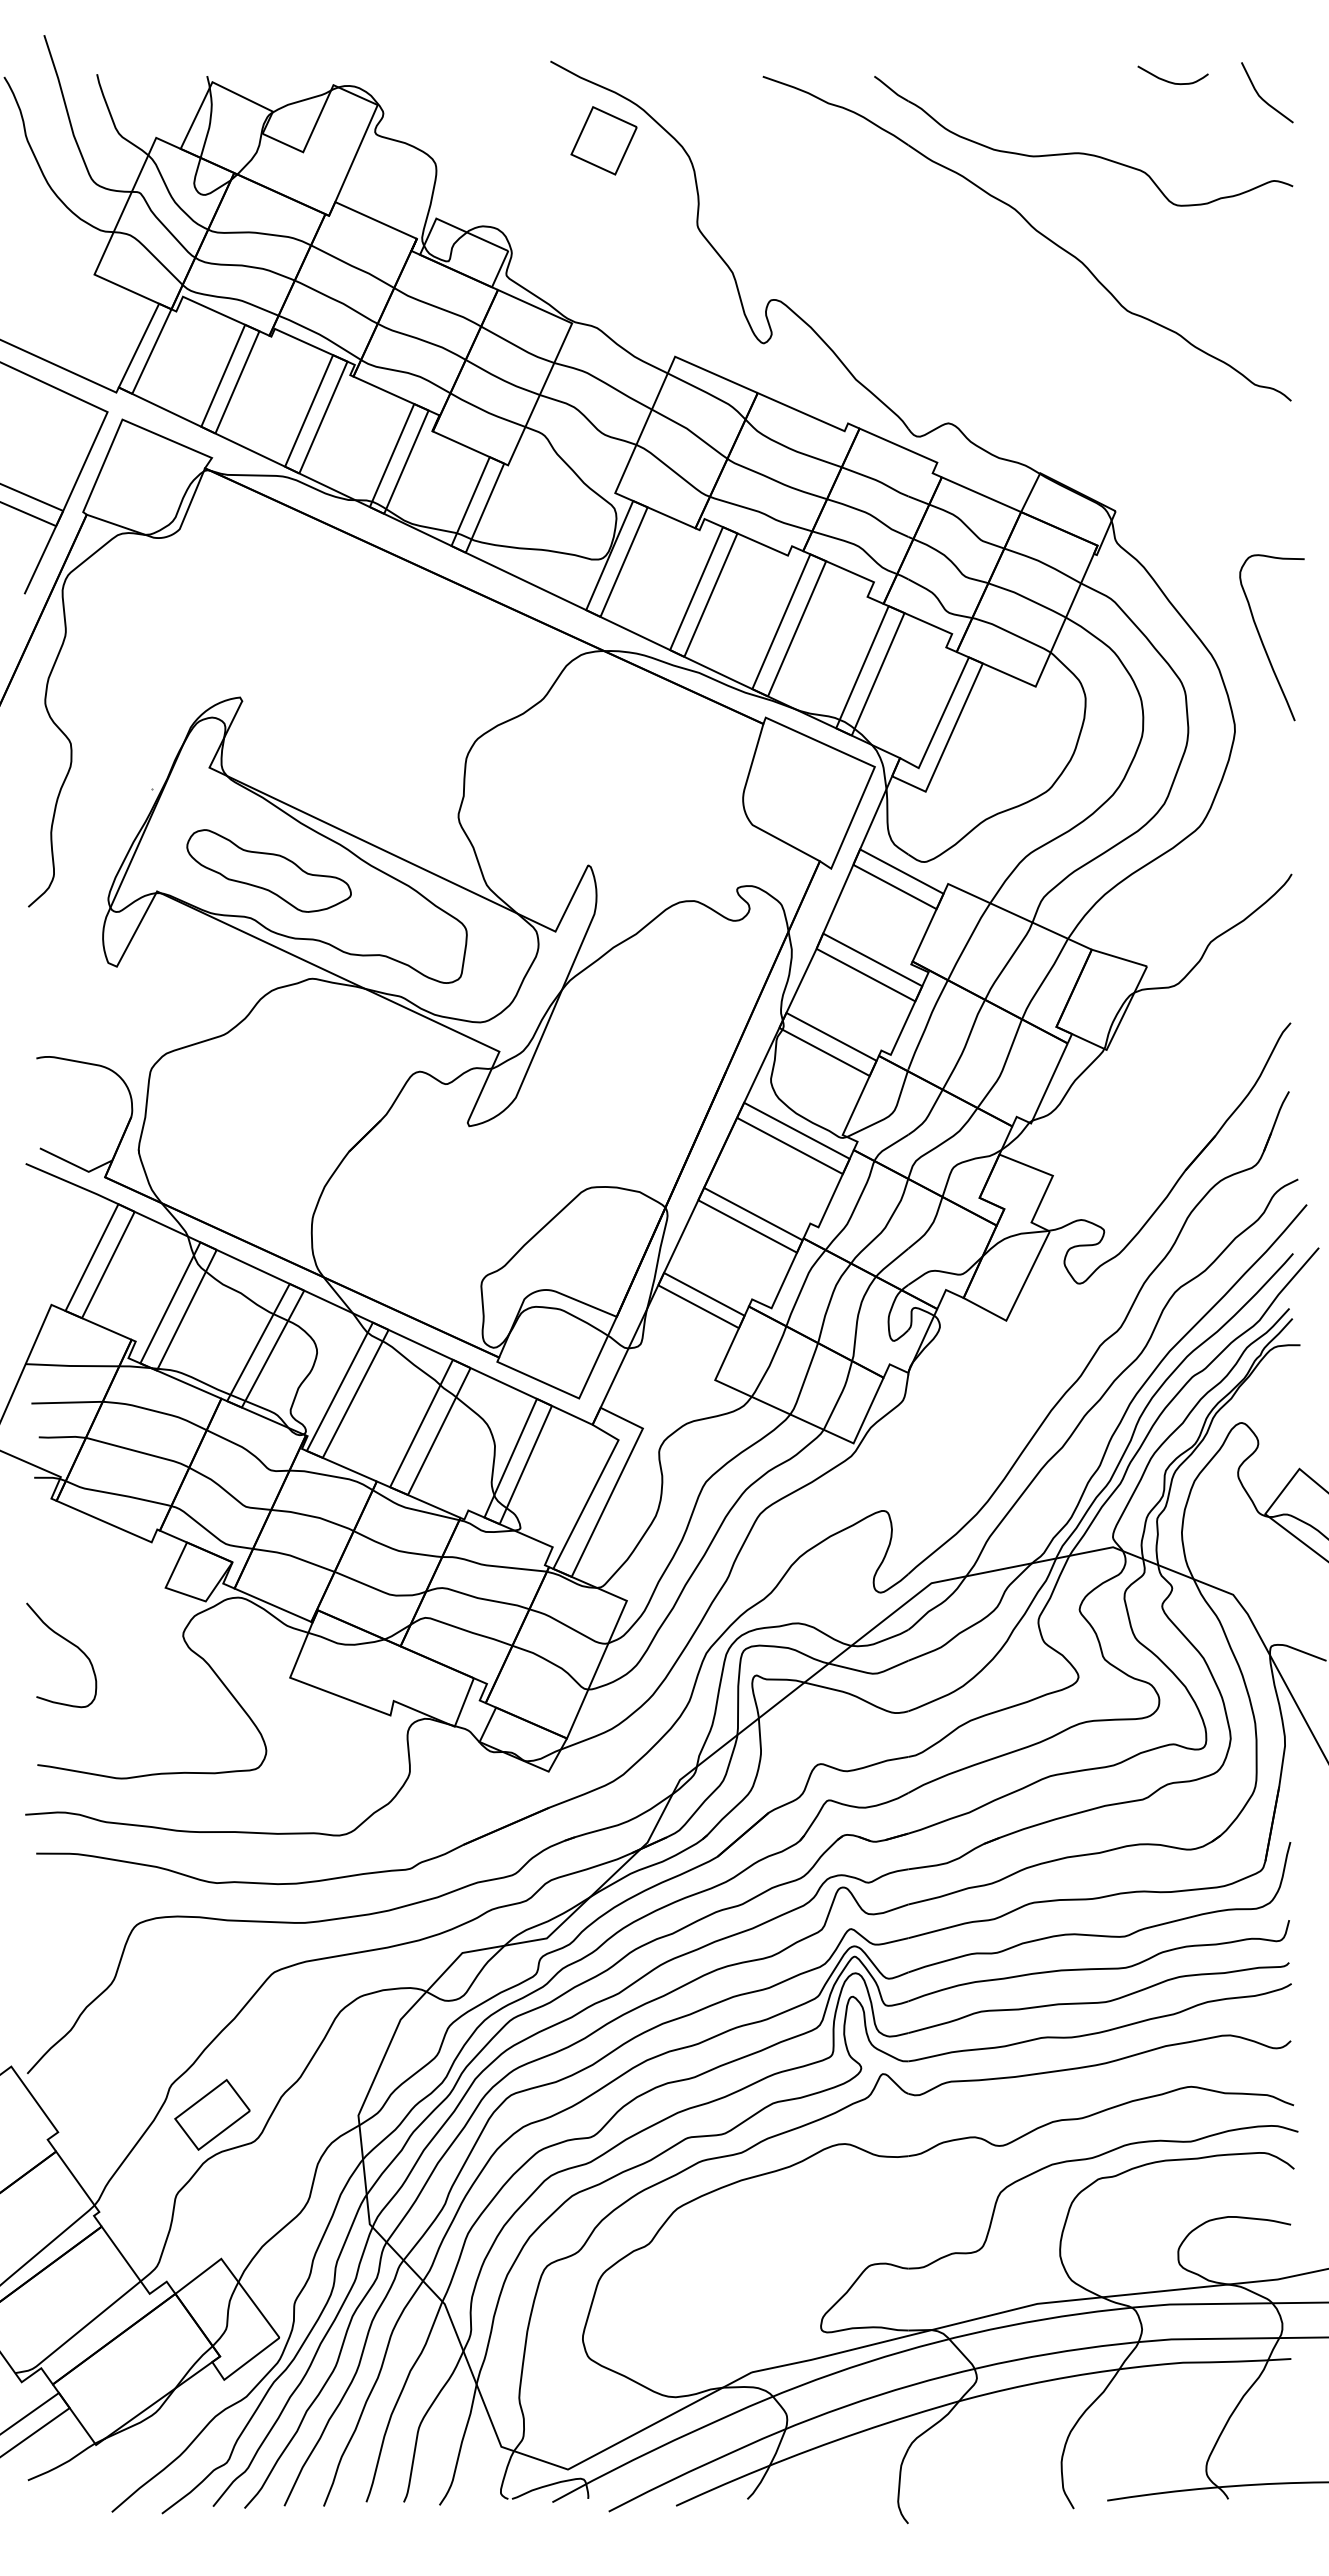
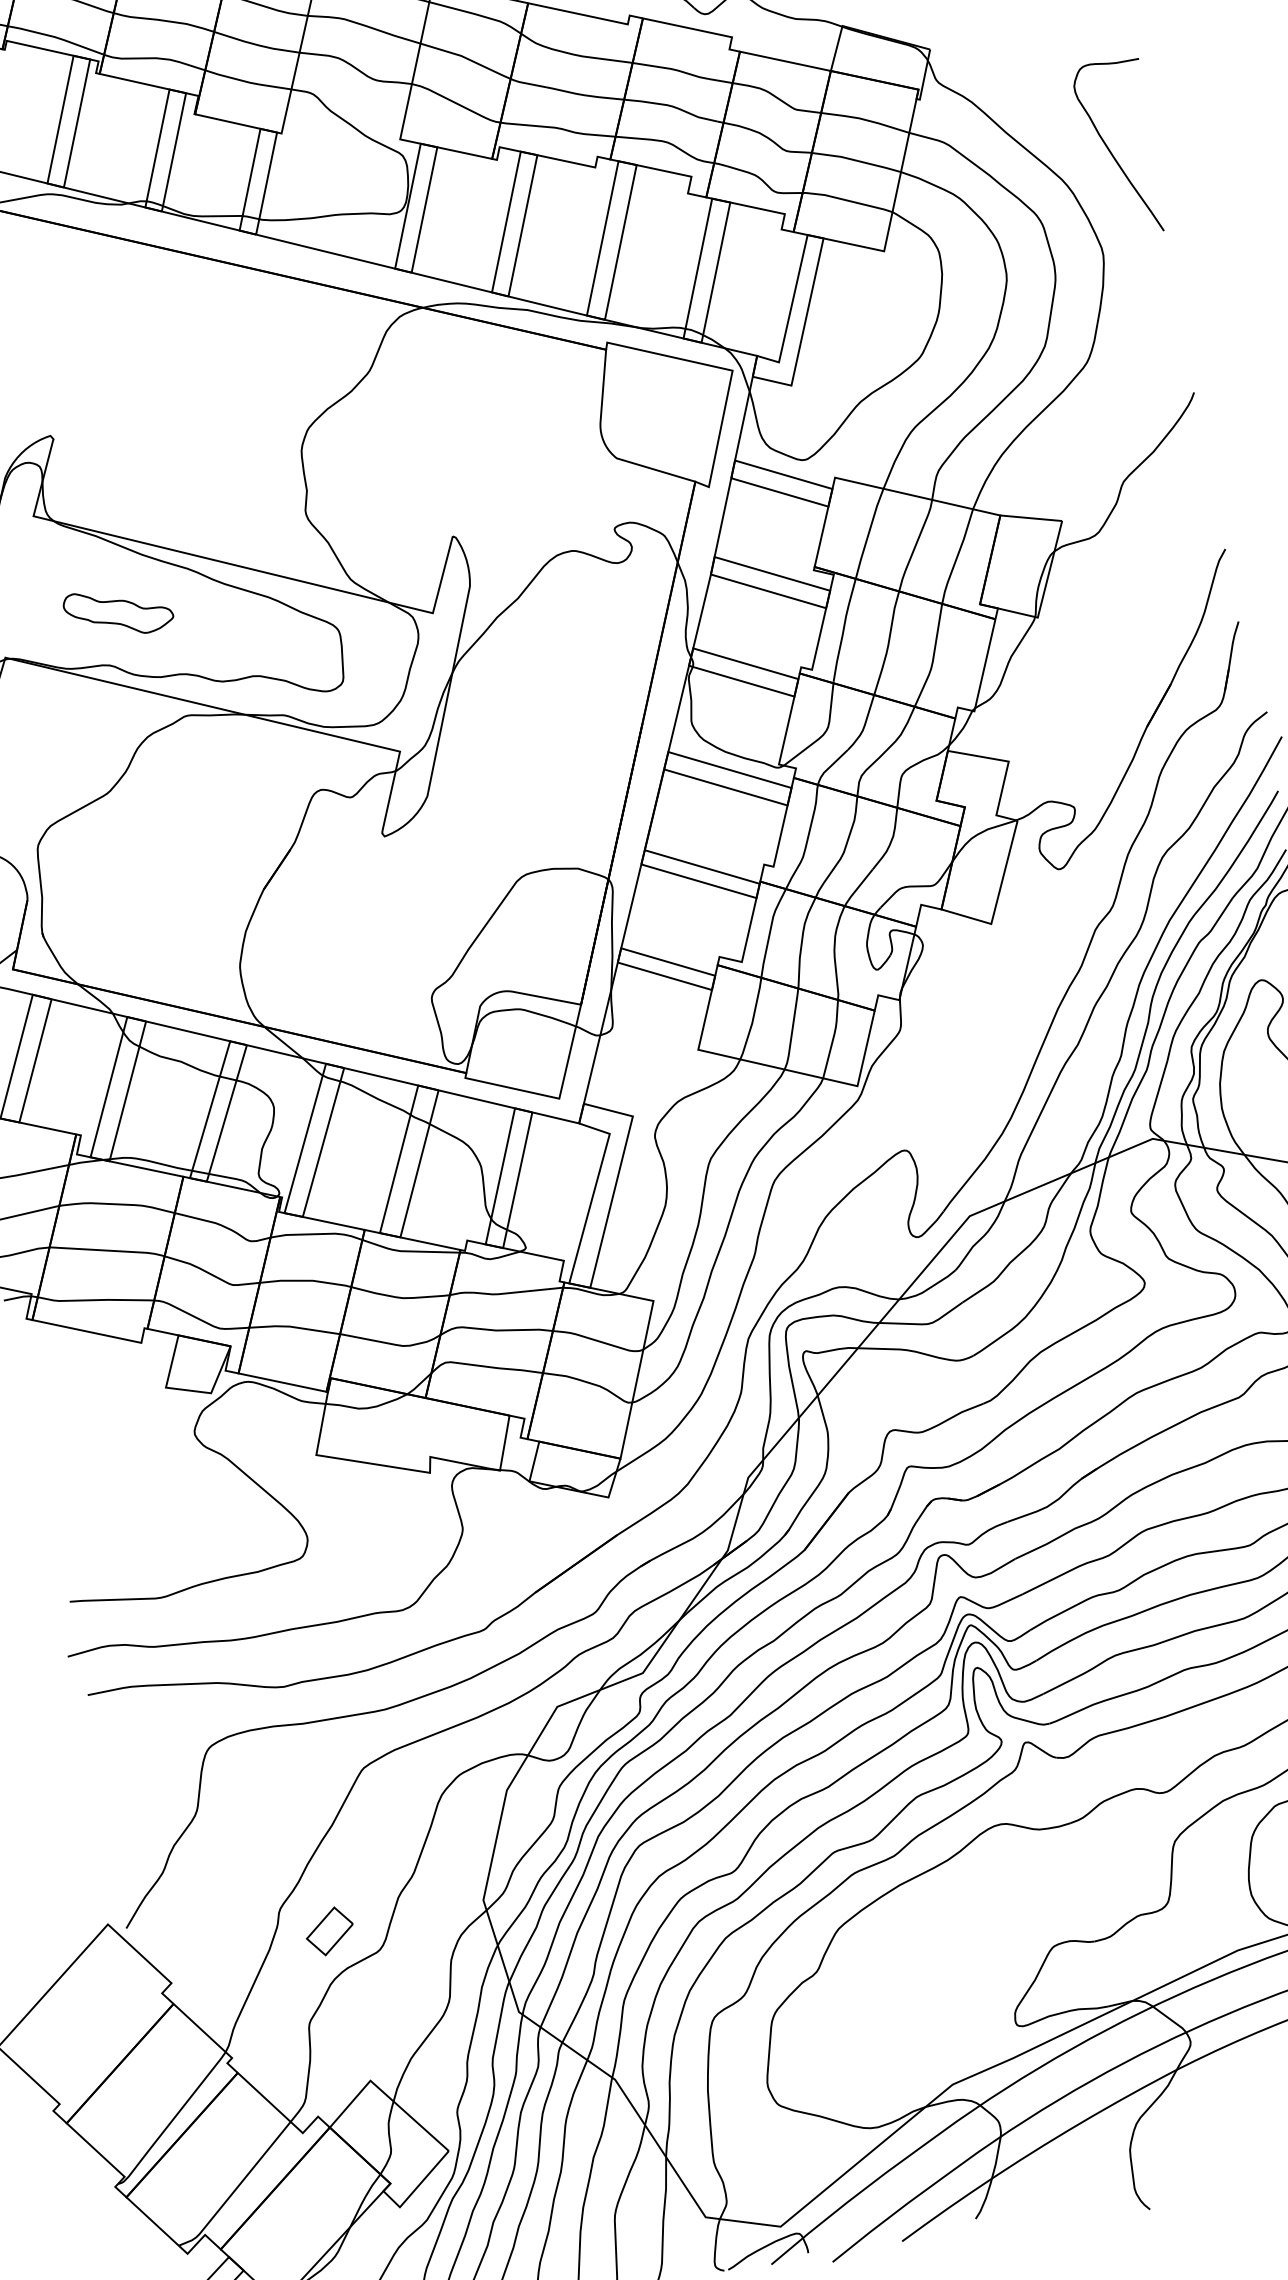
part: (268, 870) -> (117, 611), size x0.6
curve: (68, 1642) -> (75, 1466), removed
part: (212, 2114) -> (329, 1930), size x0.6

